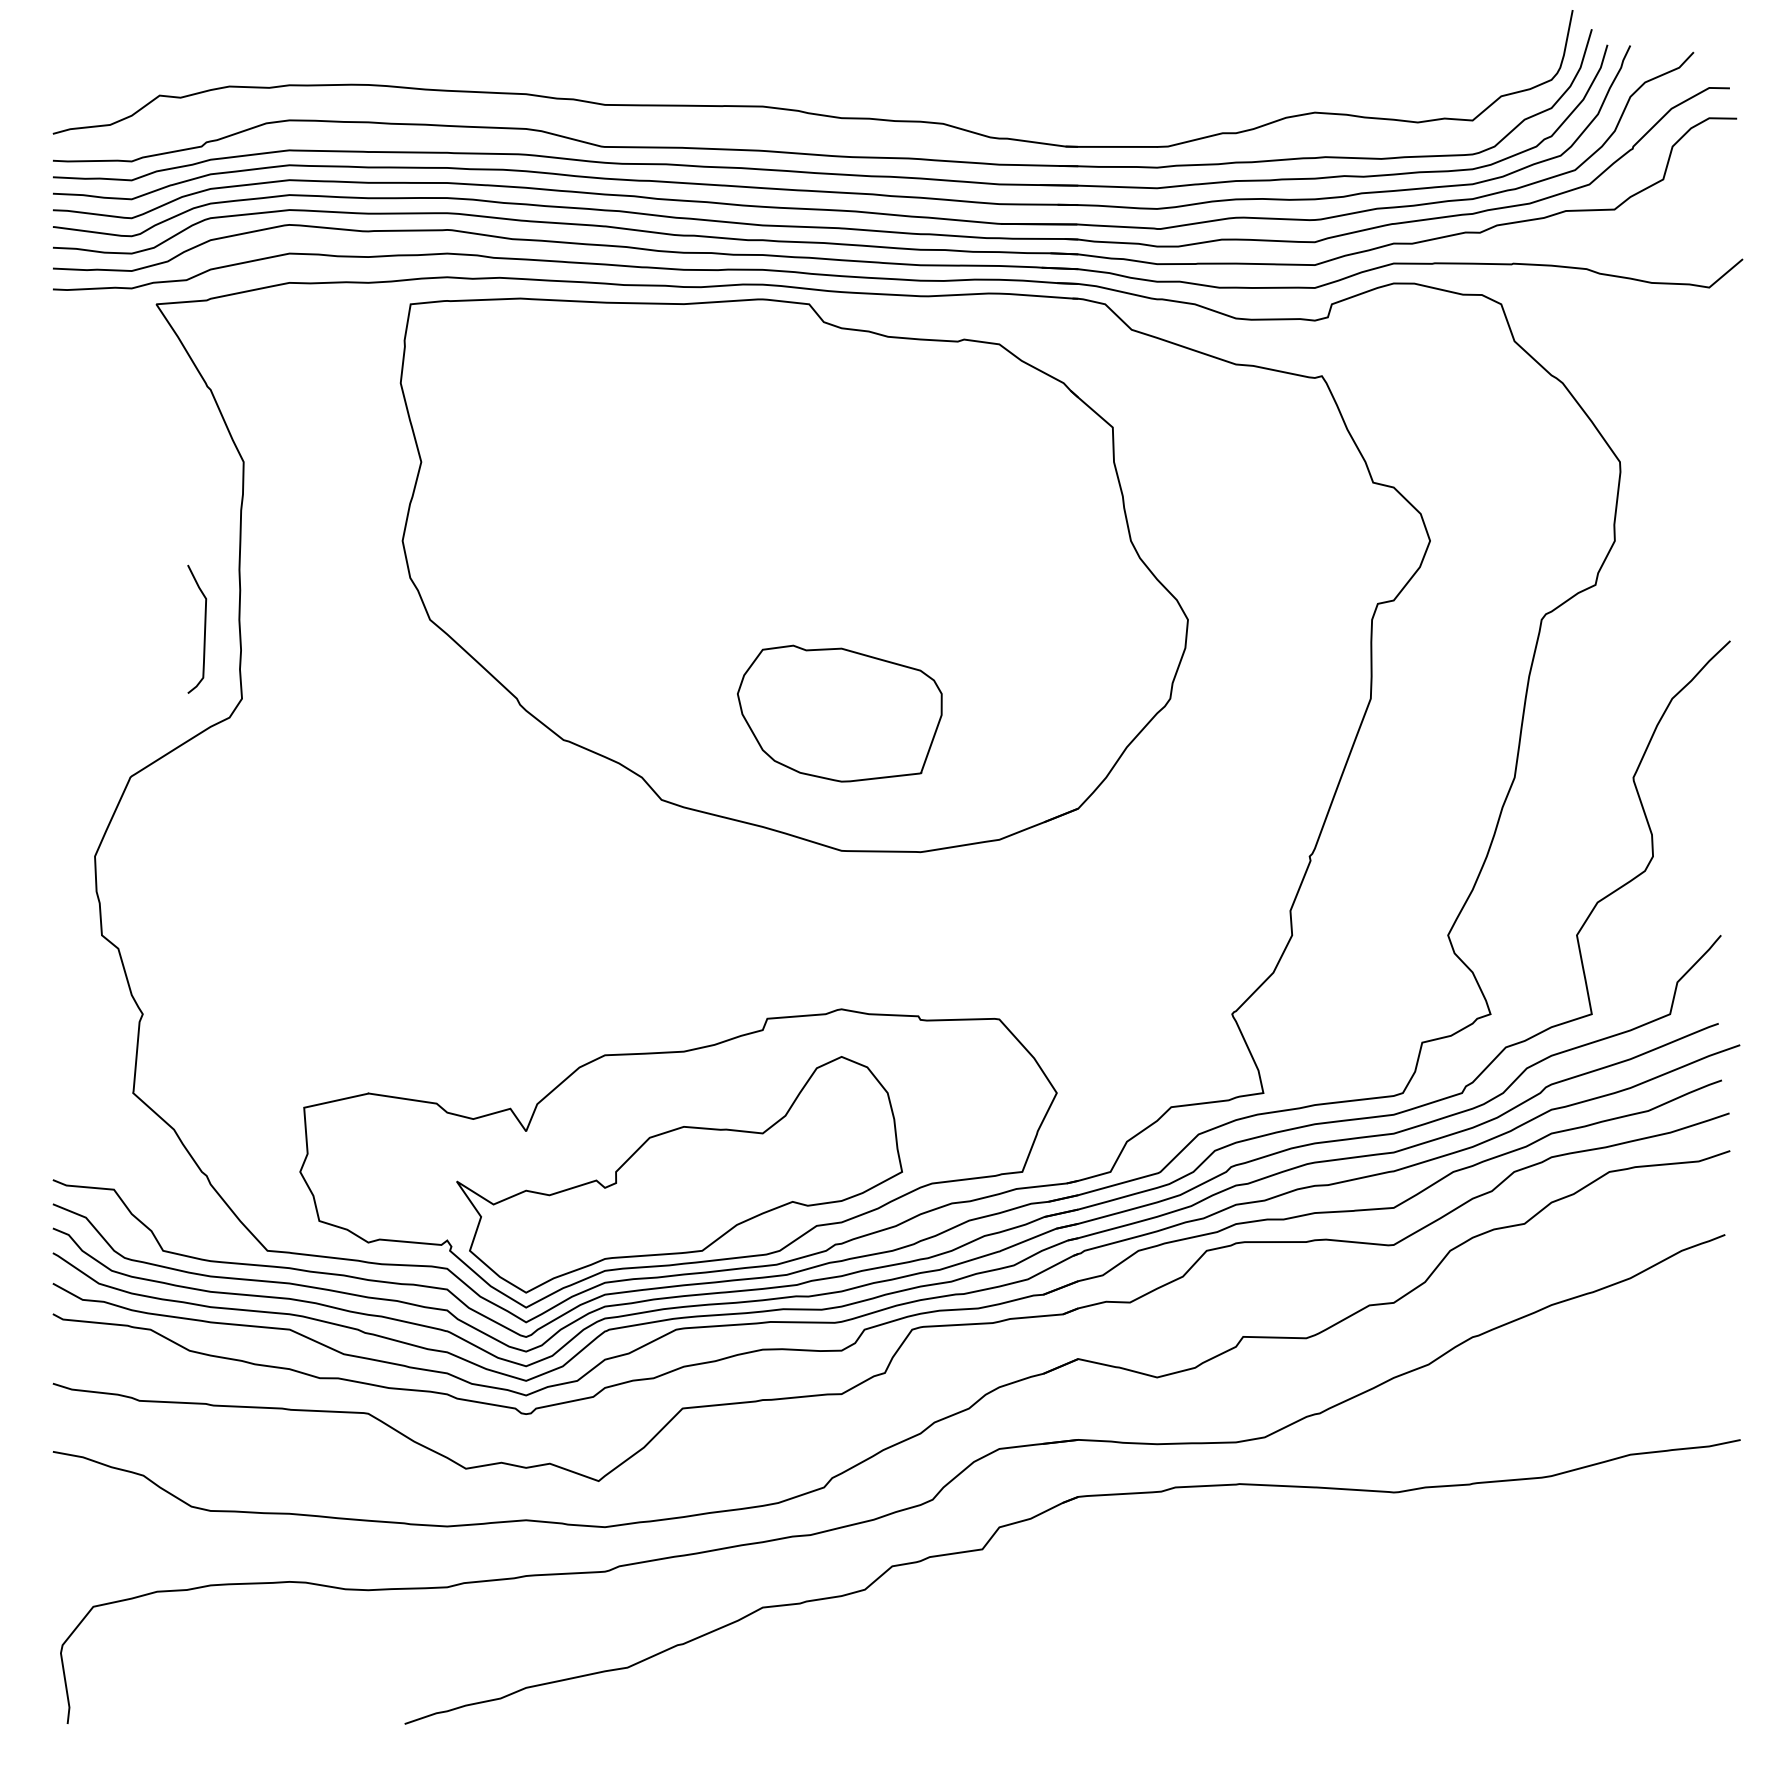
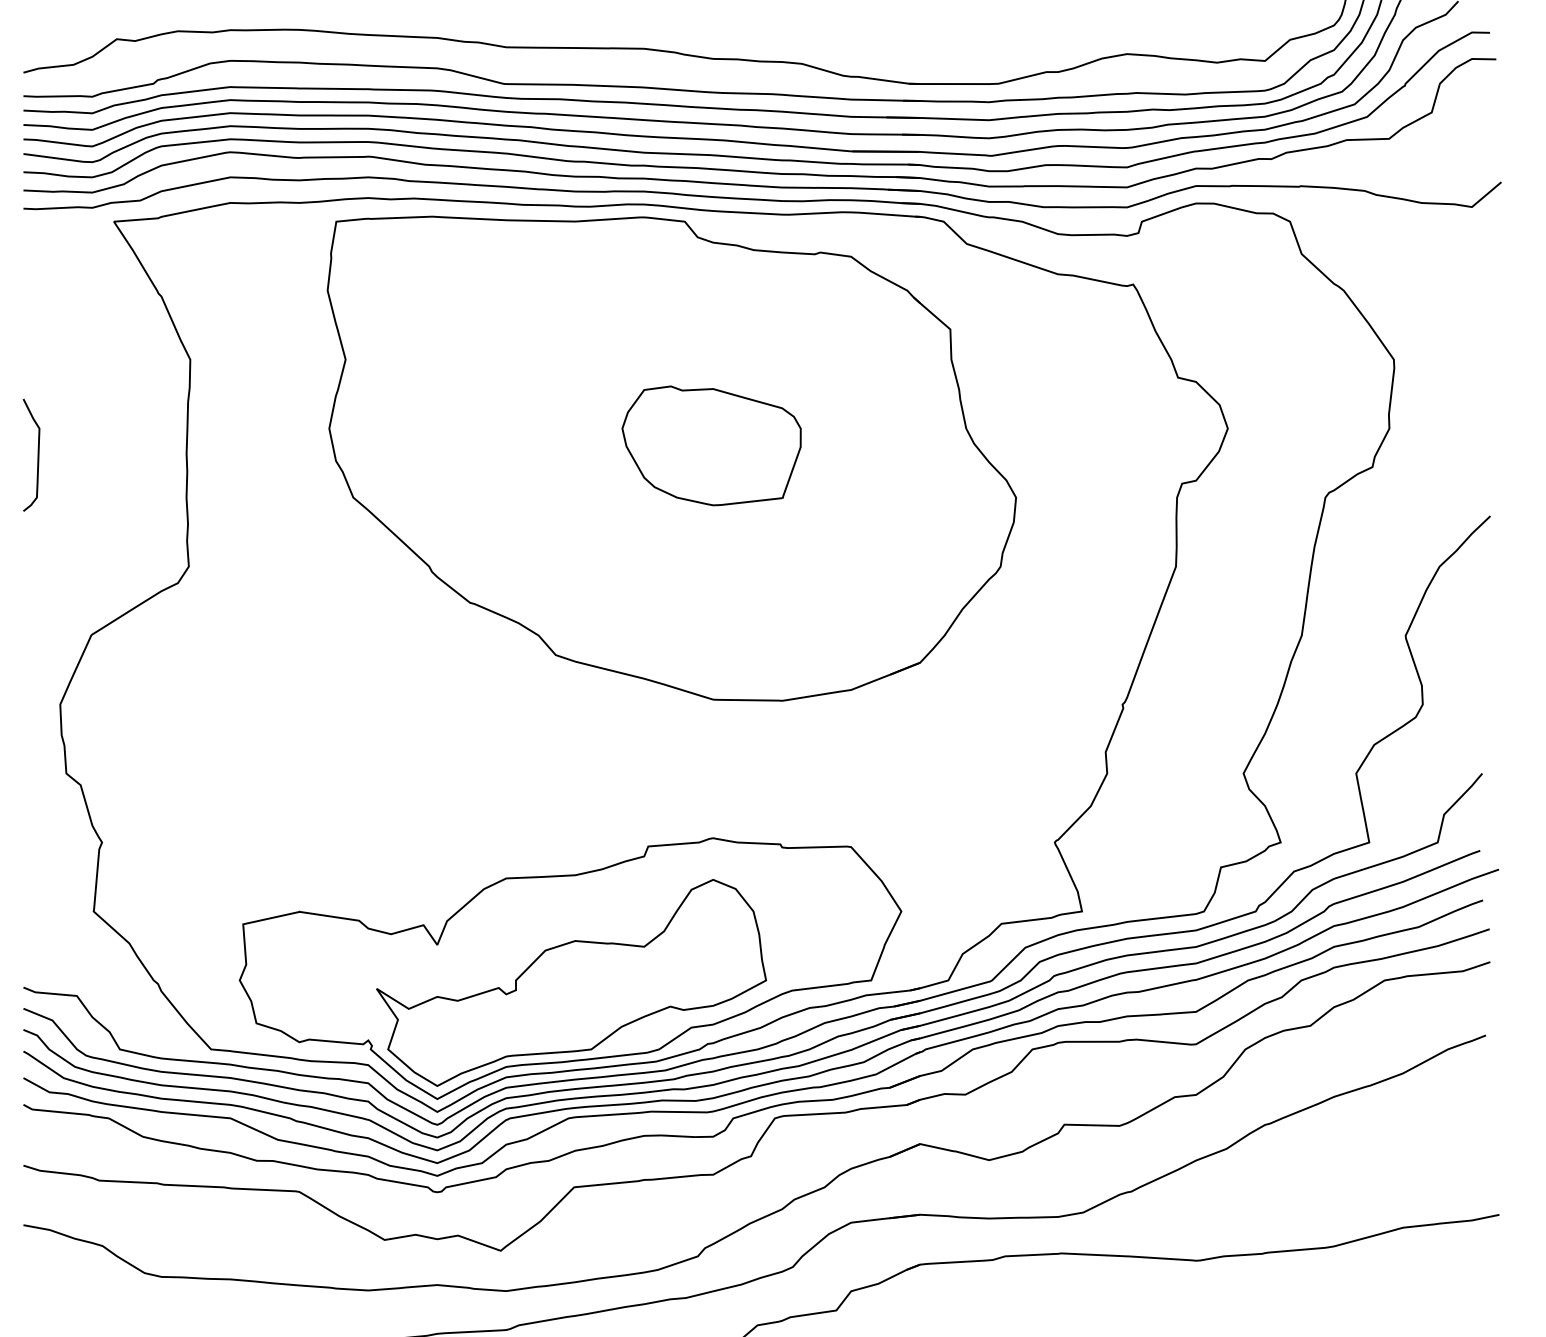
curve: (204, 628) -> (37, 454), moved
part: (839, 713) -> (711, 445), moved

